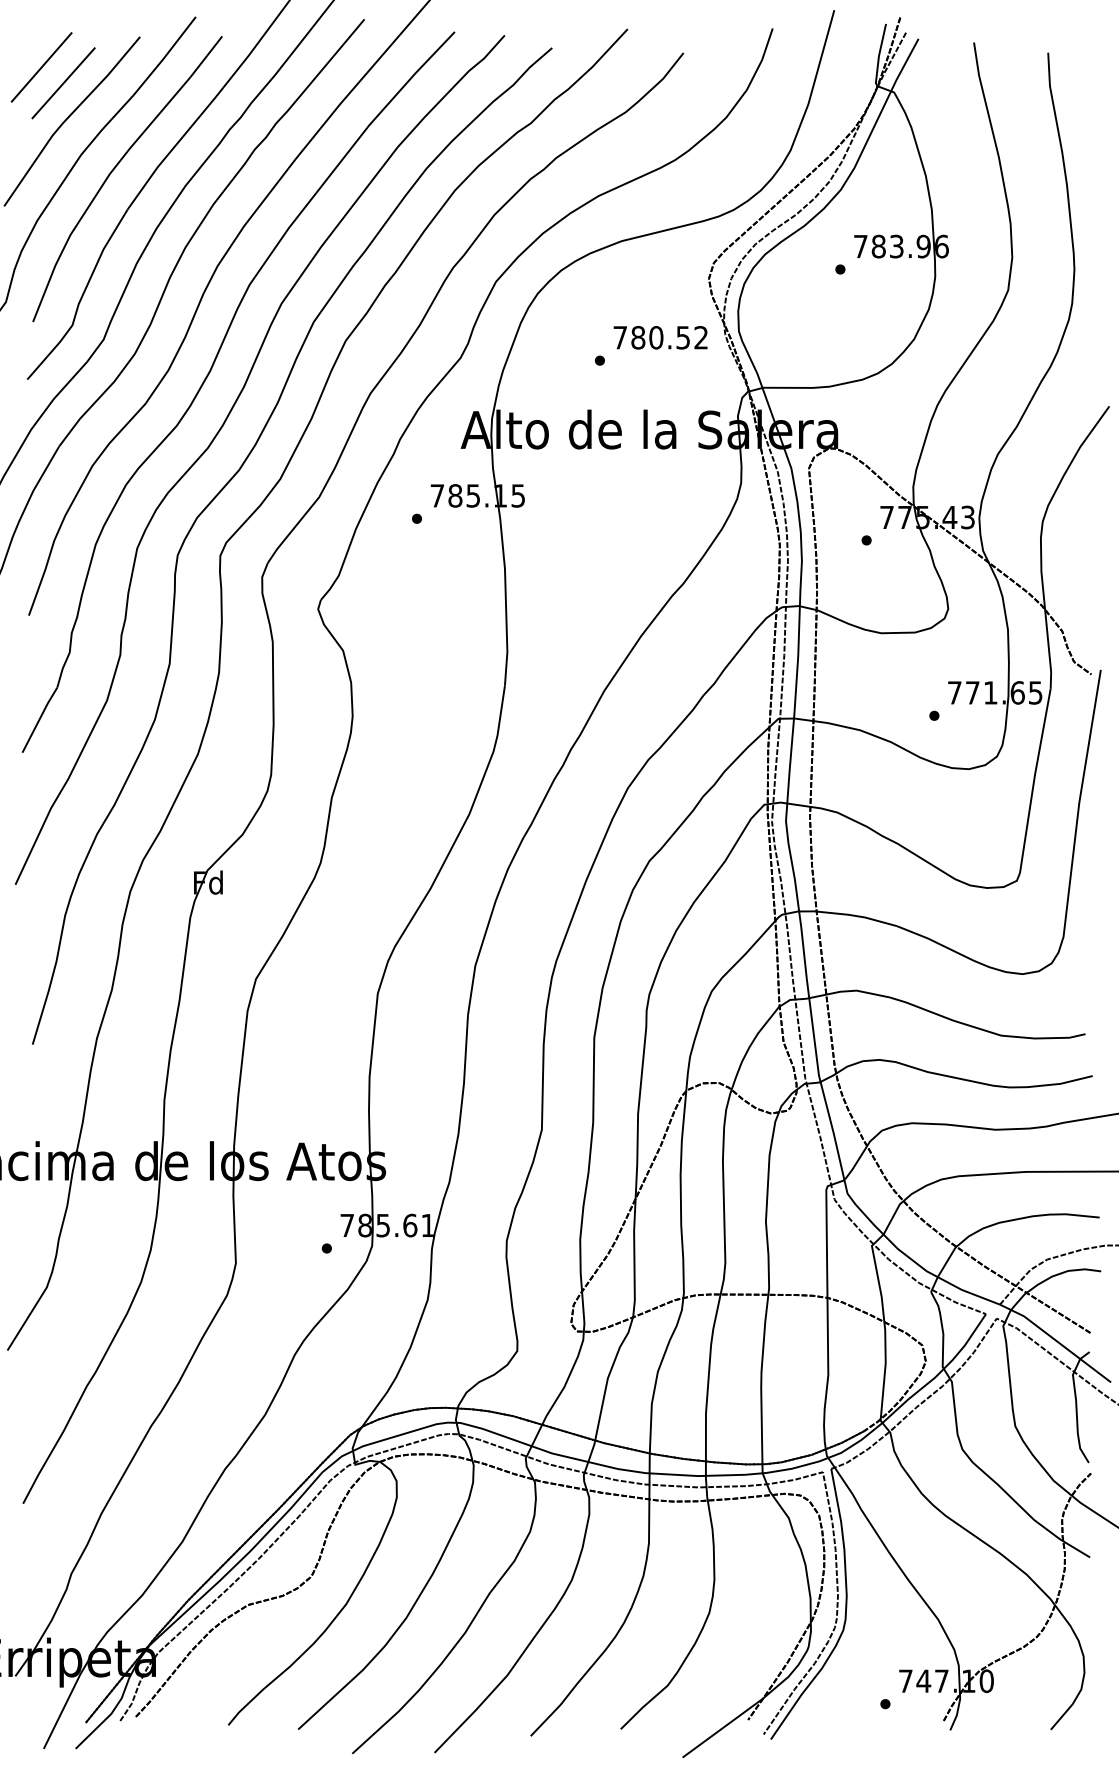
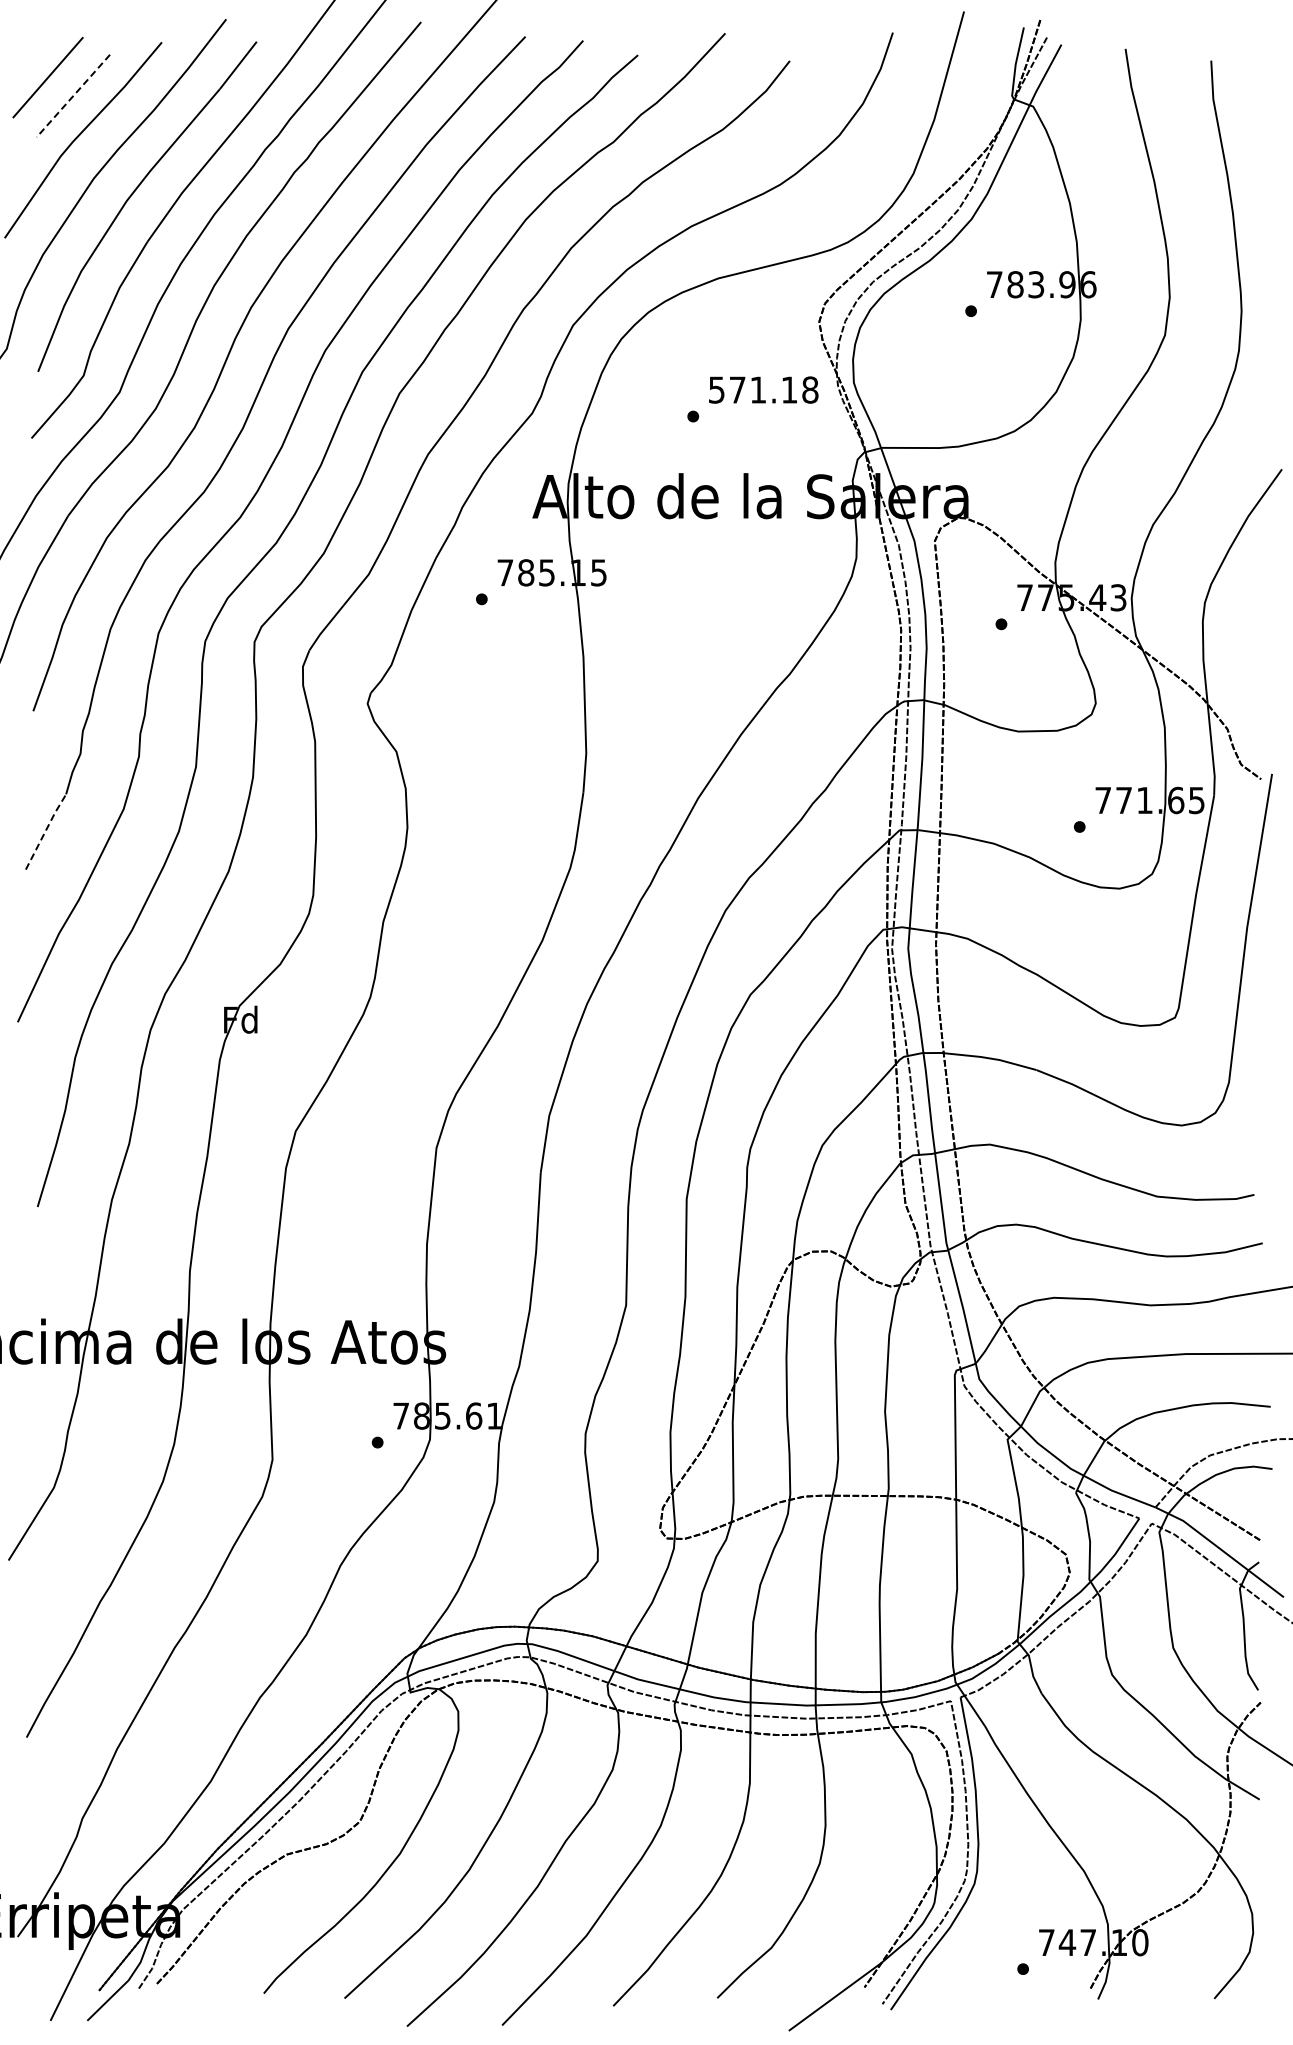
line: (63, 83) -> (73, 96), solid -> dashed
text: (660, 337) -> (763, 389), 780.52 -> 571.18
line: (39, 718) -> (45, 830), solid -> dashed

